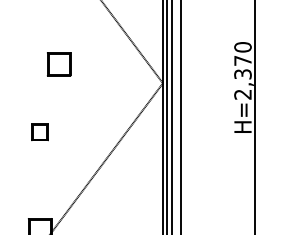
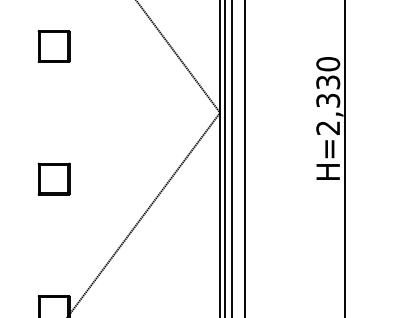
text: (242, 60) -> (327, 81), H=2,370 -> H=2,330
part: (58, 64) -> (53, 46), moved
part: (39, 132) -> (53, 179), size x1.43

